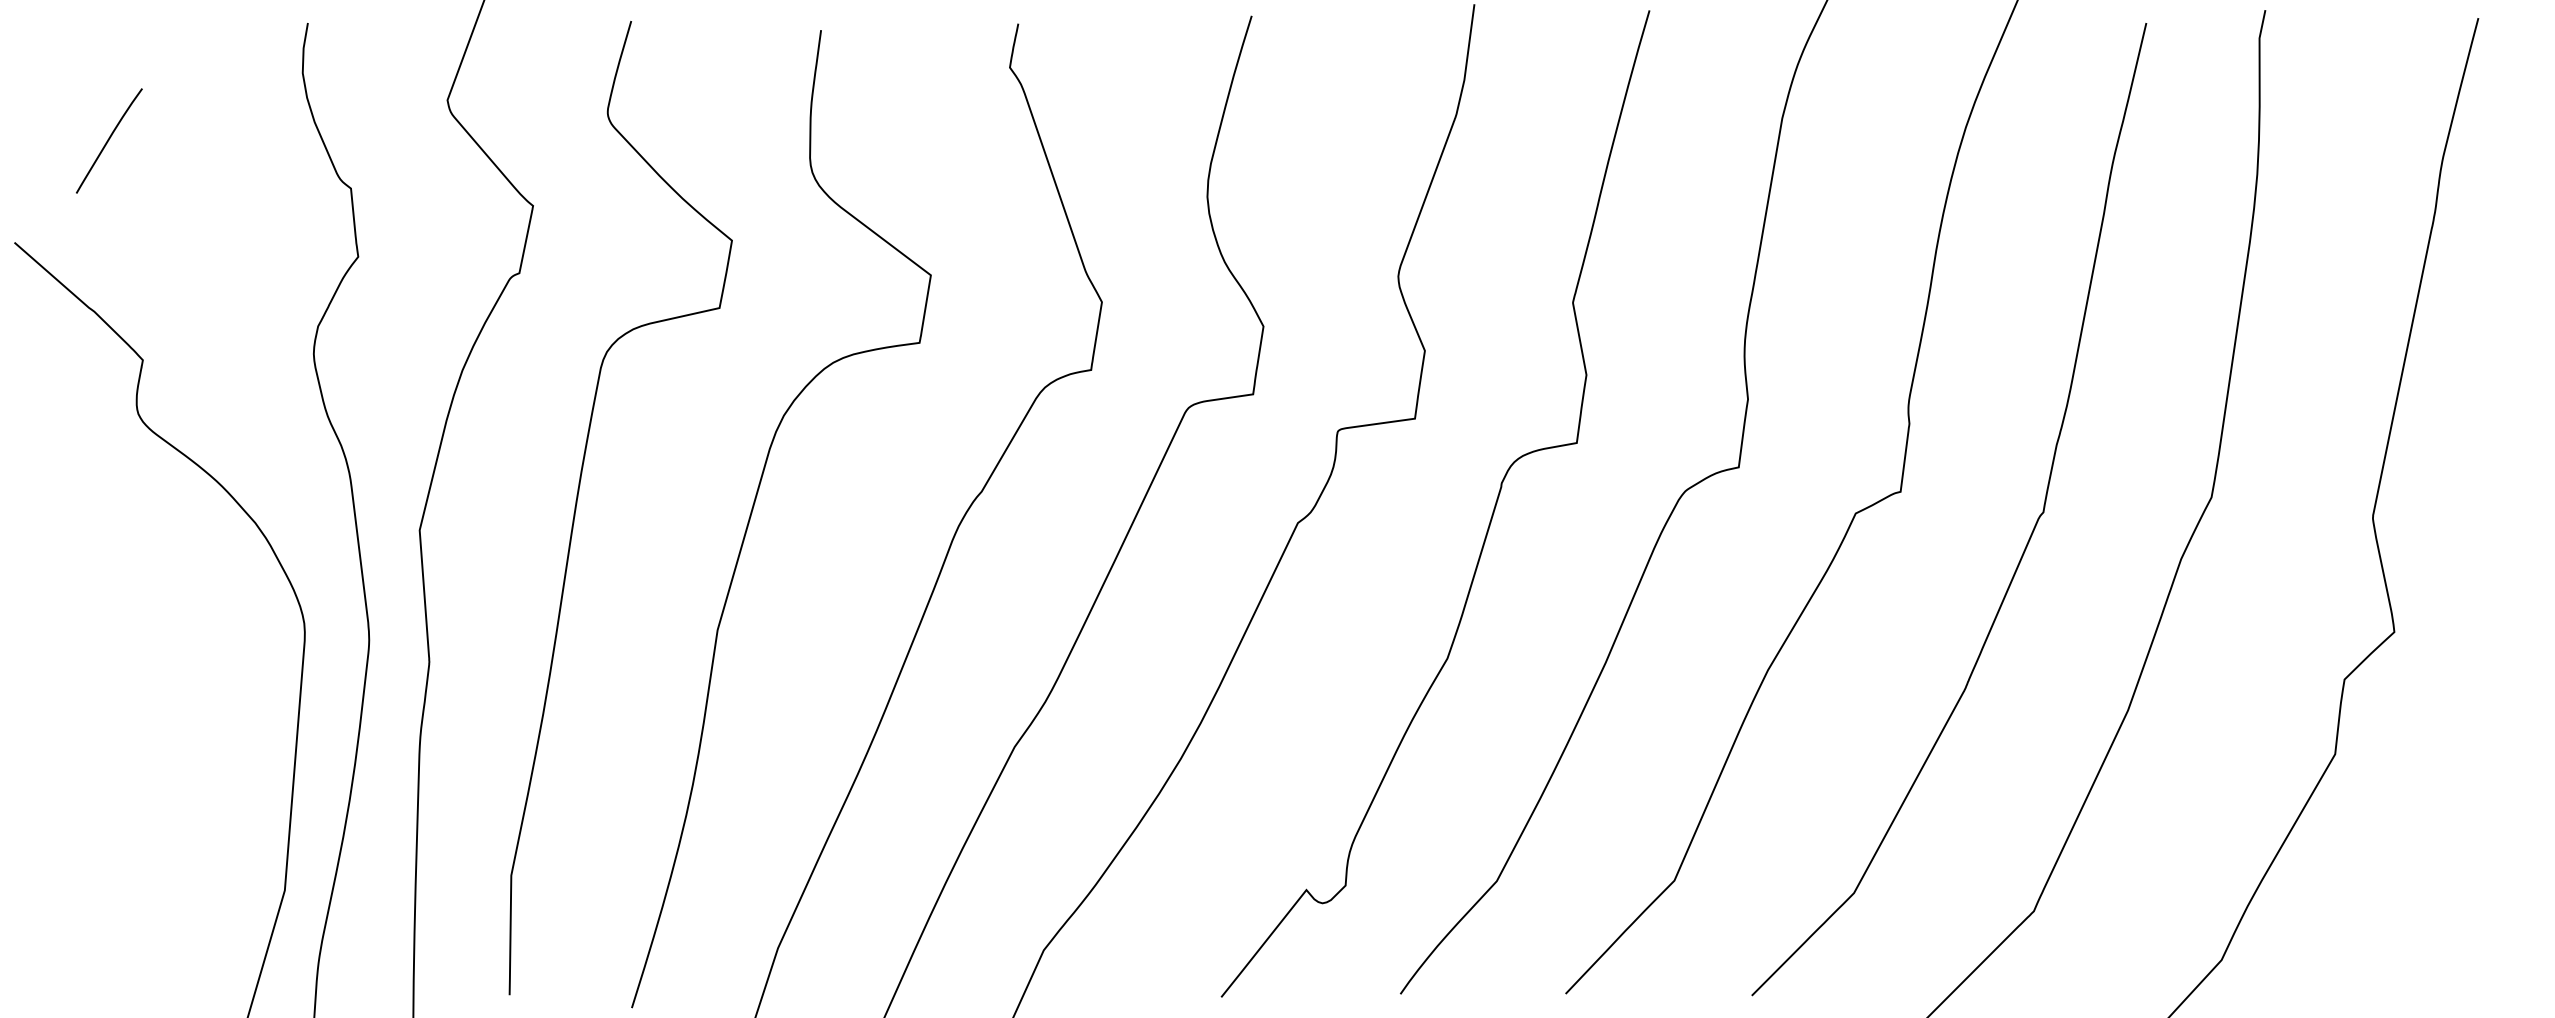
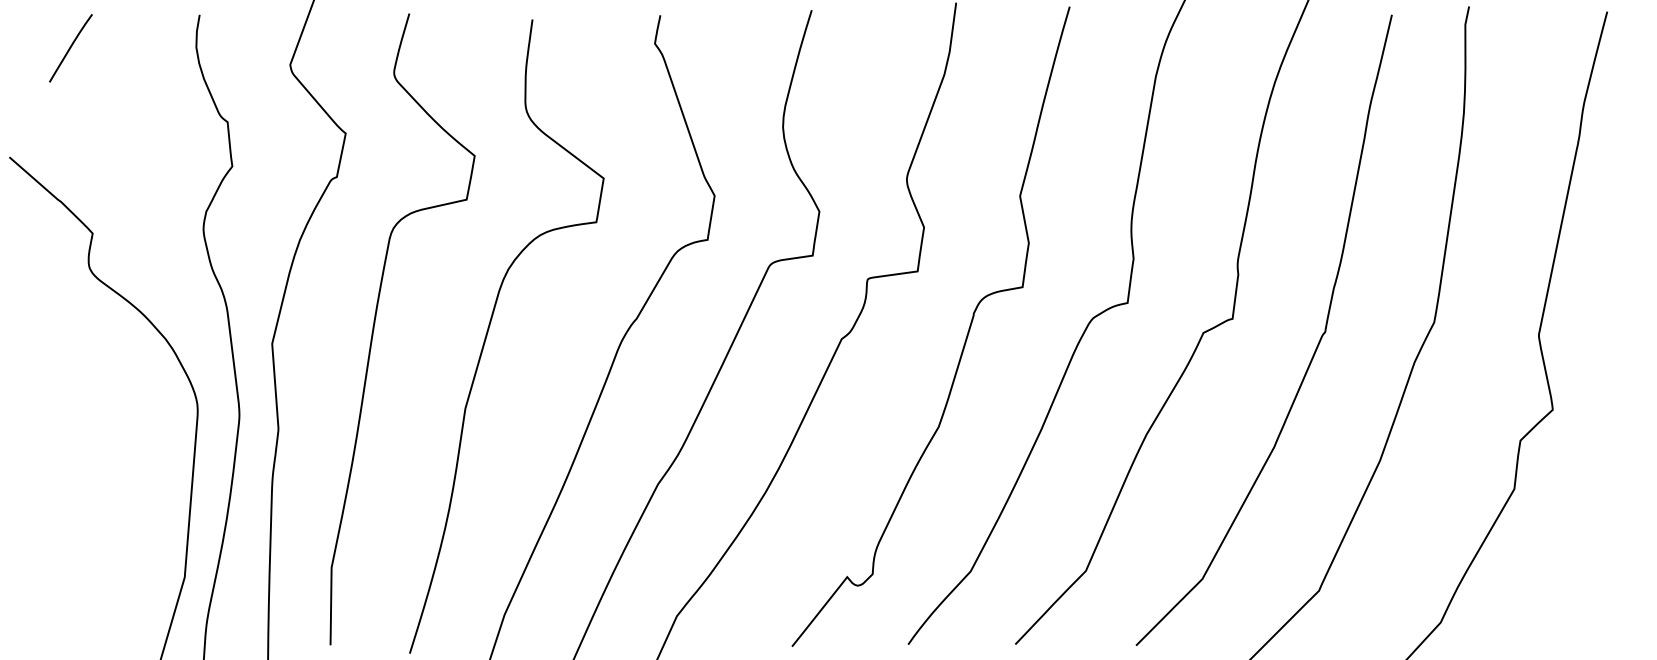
curve: (108, 141) -> (70, 48), moved

